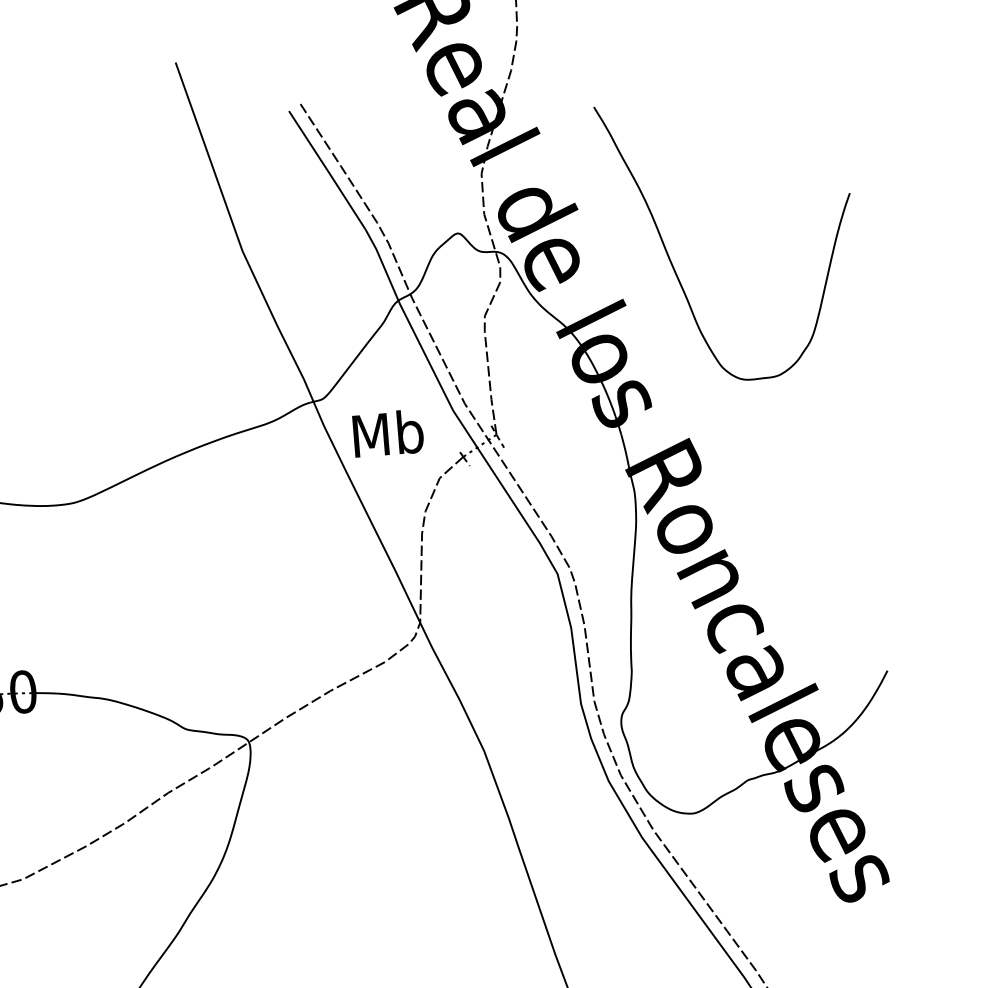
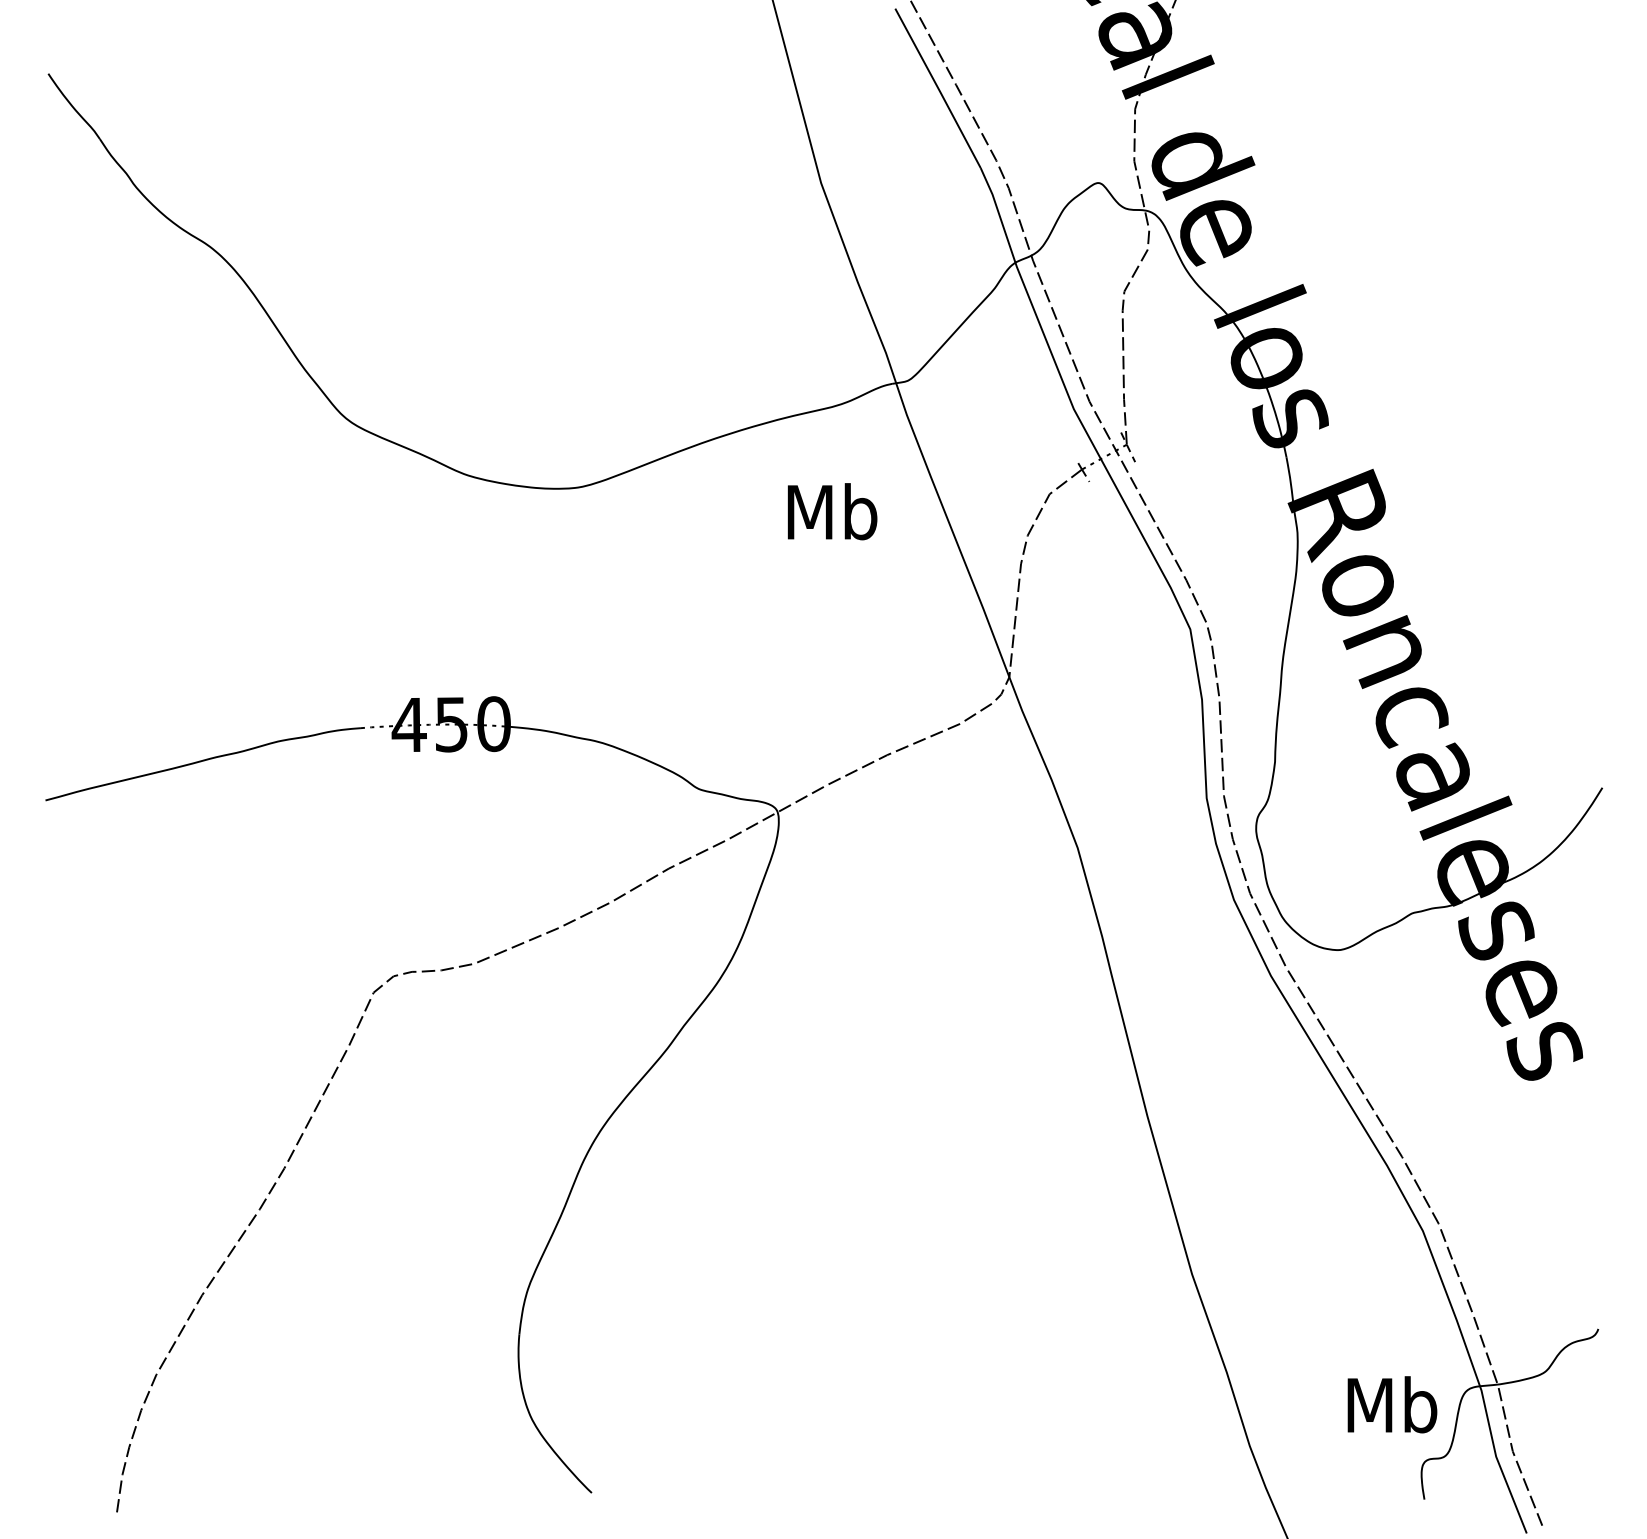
part: (671, 262) -> (1369, 242), removed
text: (388, 433) -> (832, 511), moved

